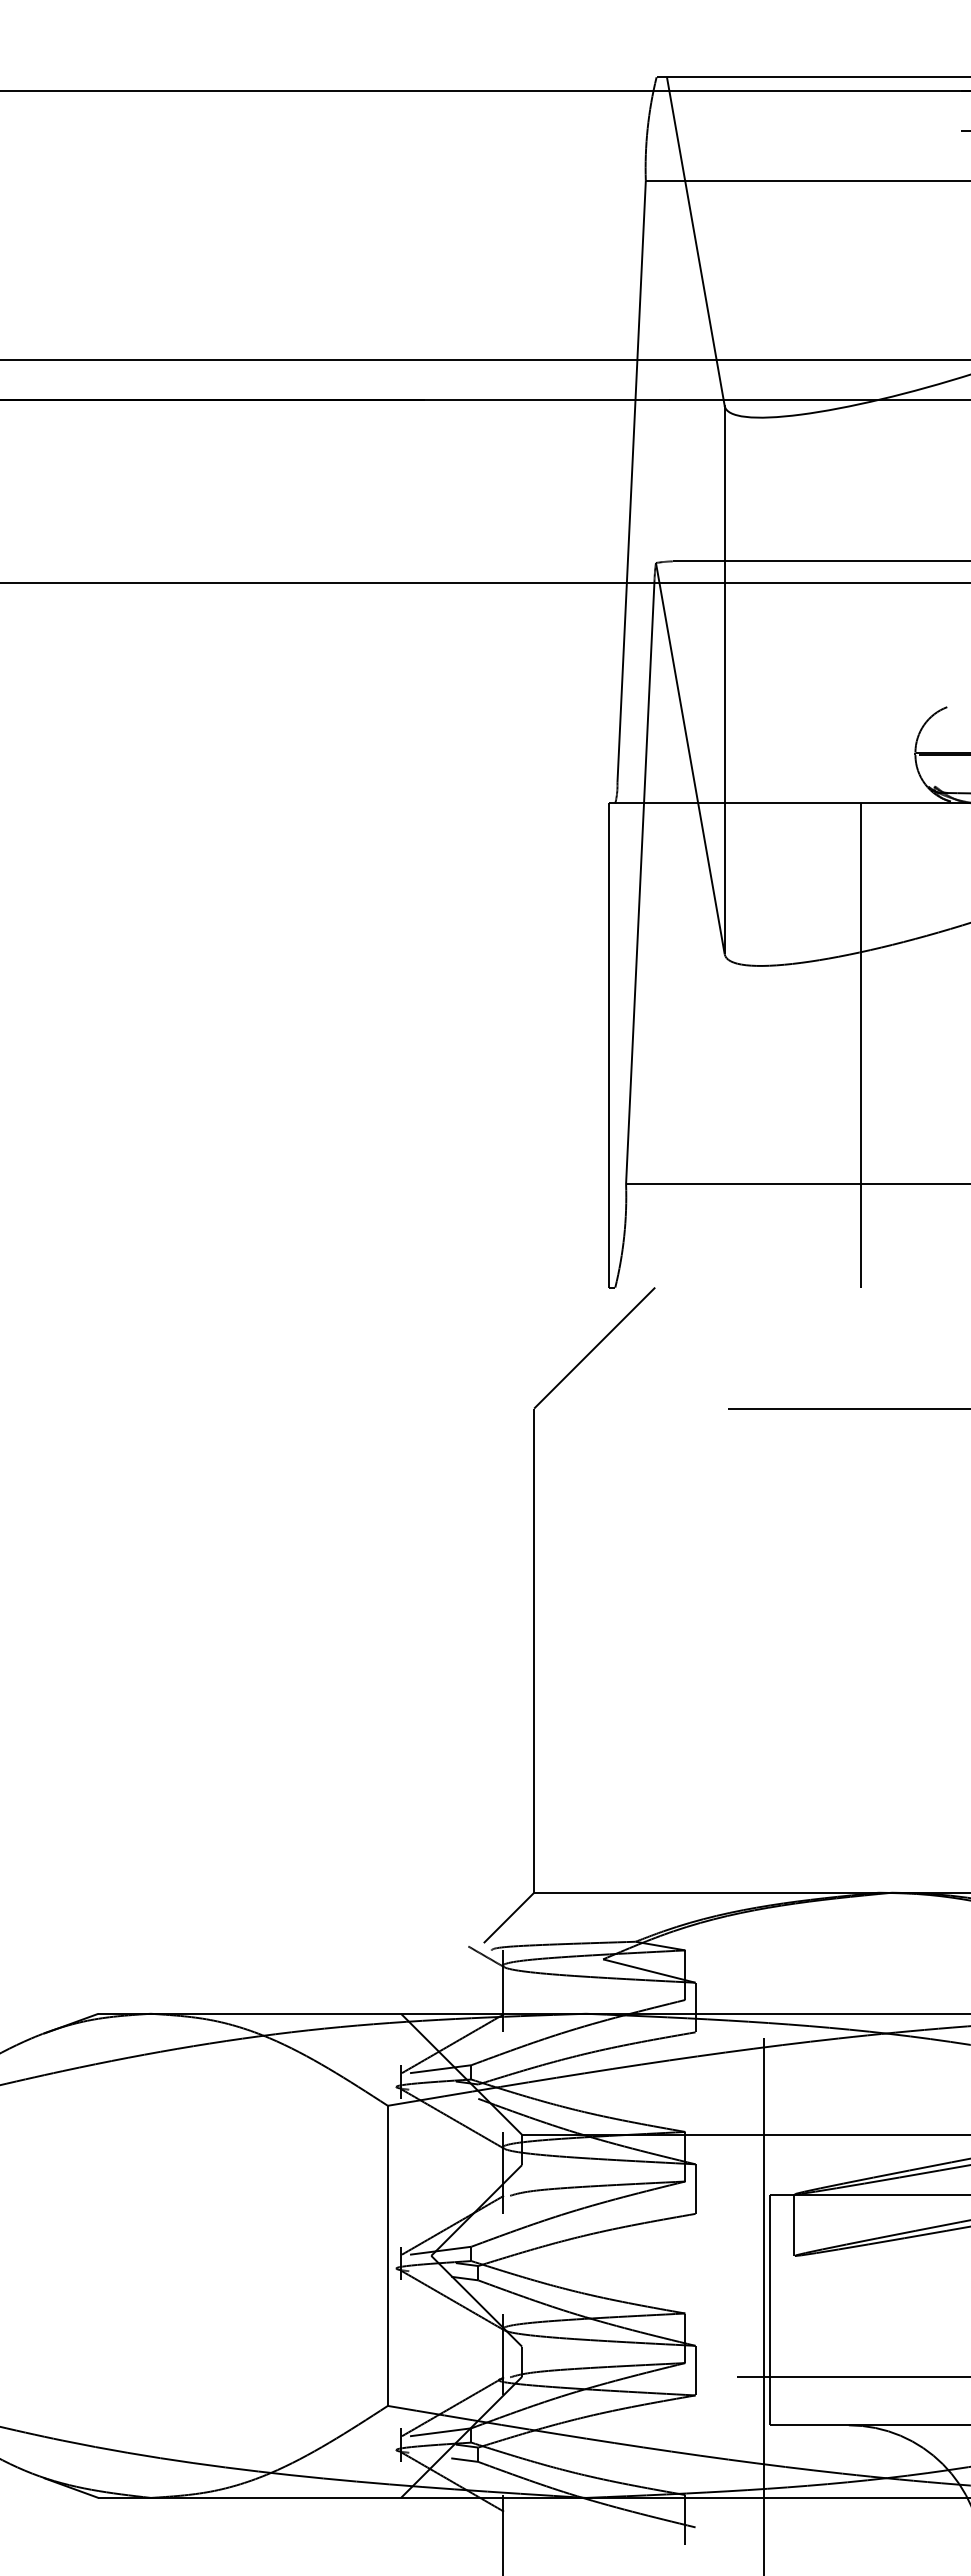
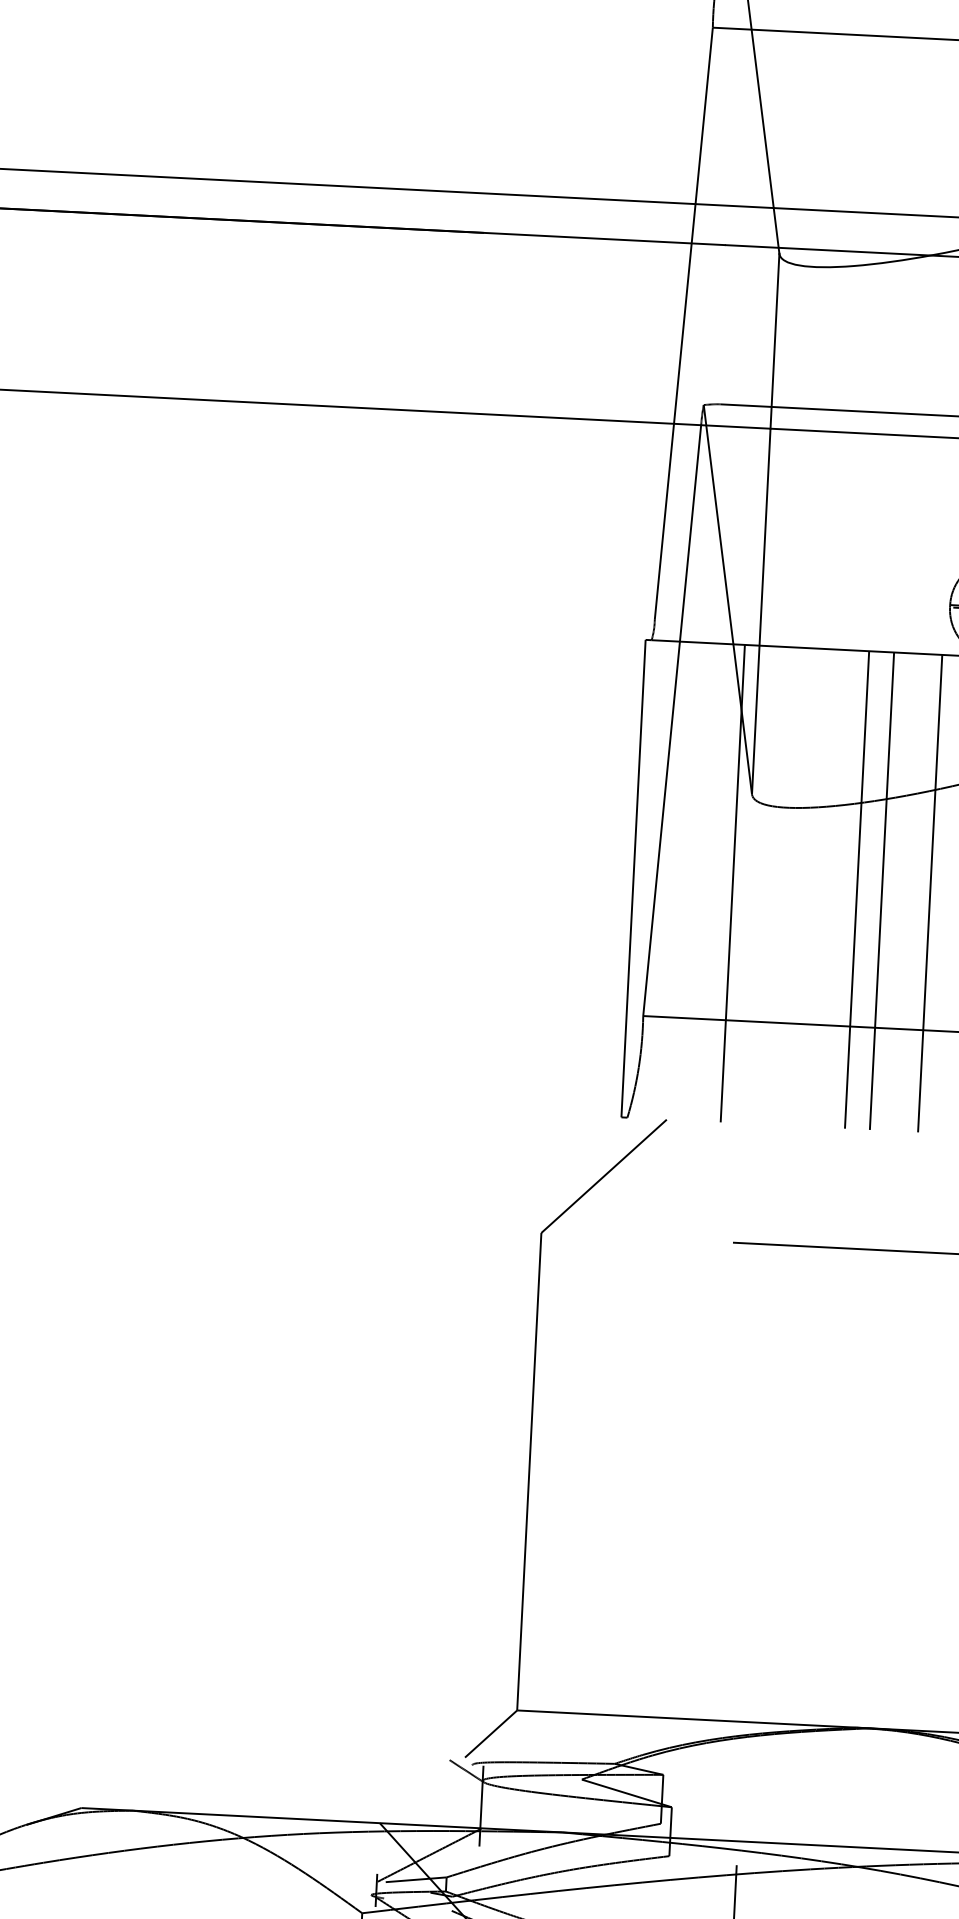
line: (709, 1045) -> (732, 883), added
line: (835, 1045) -> (856, 889), added
line: (909, 1045) -> (929, 893), added

